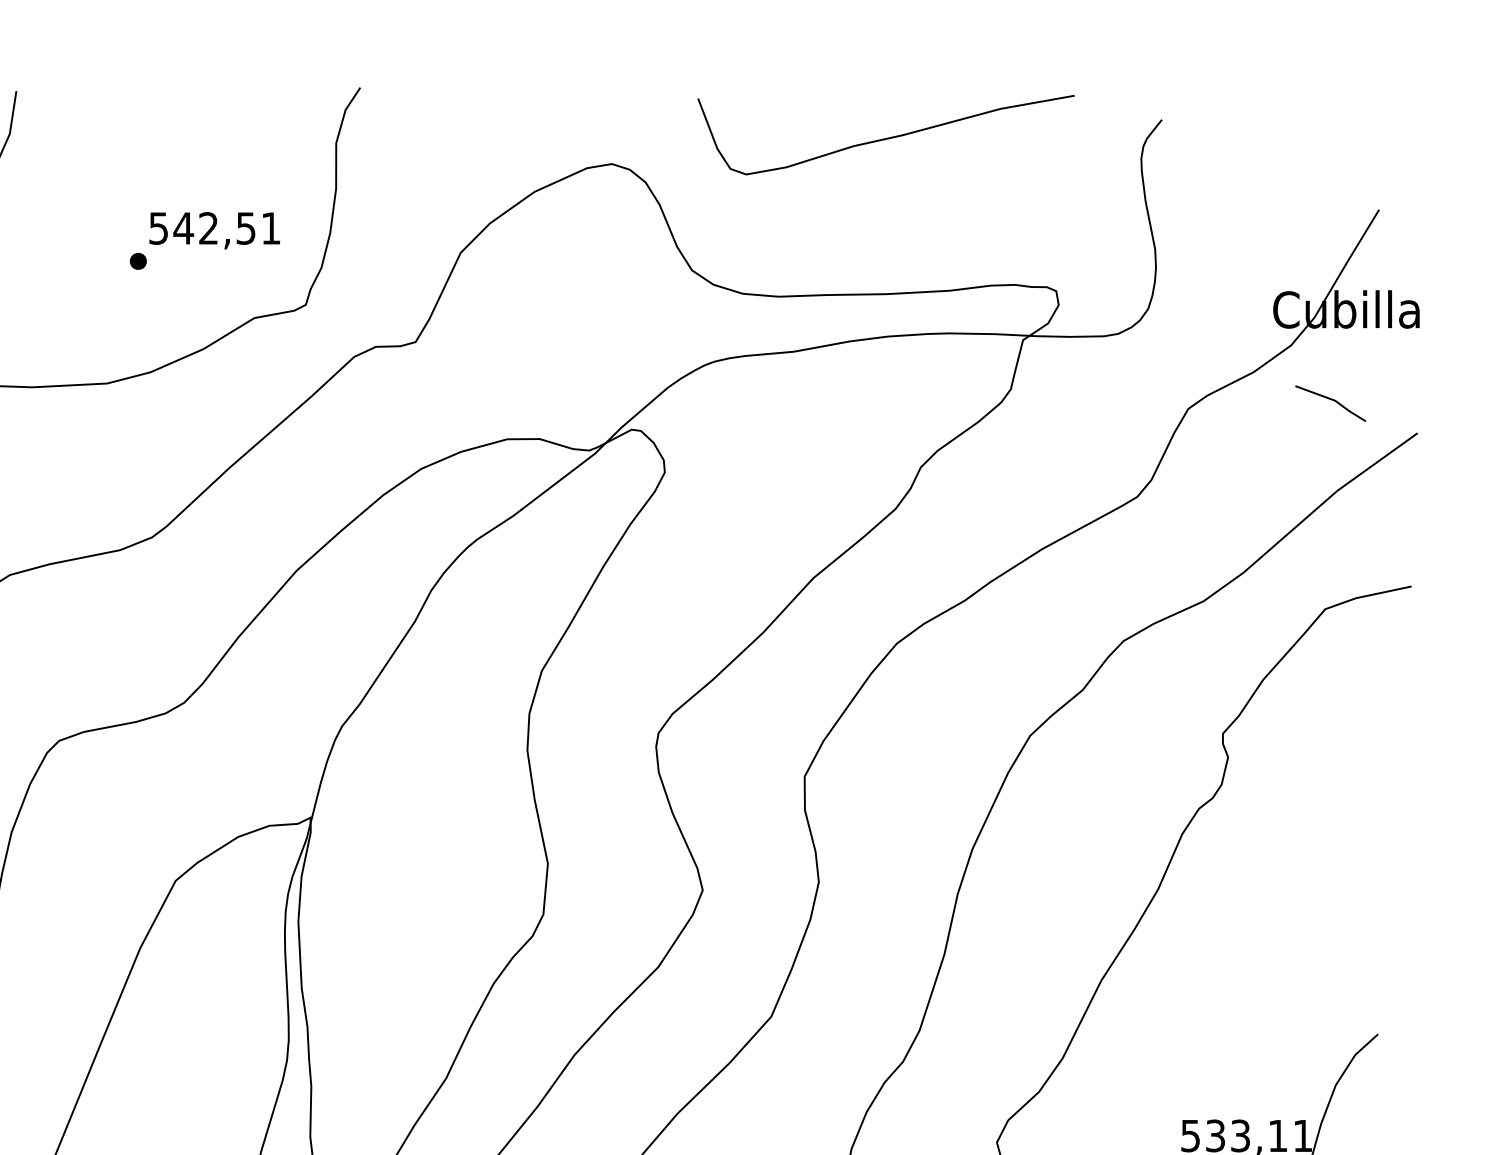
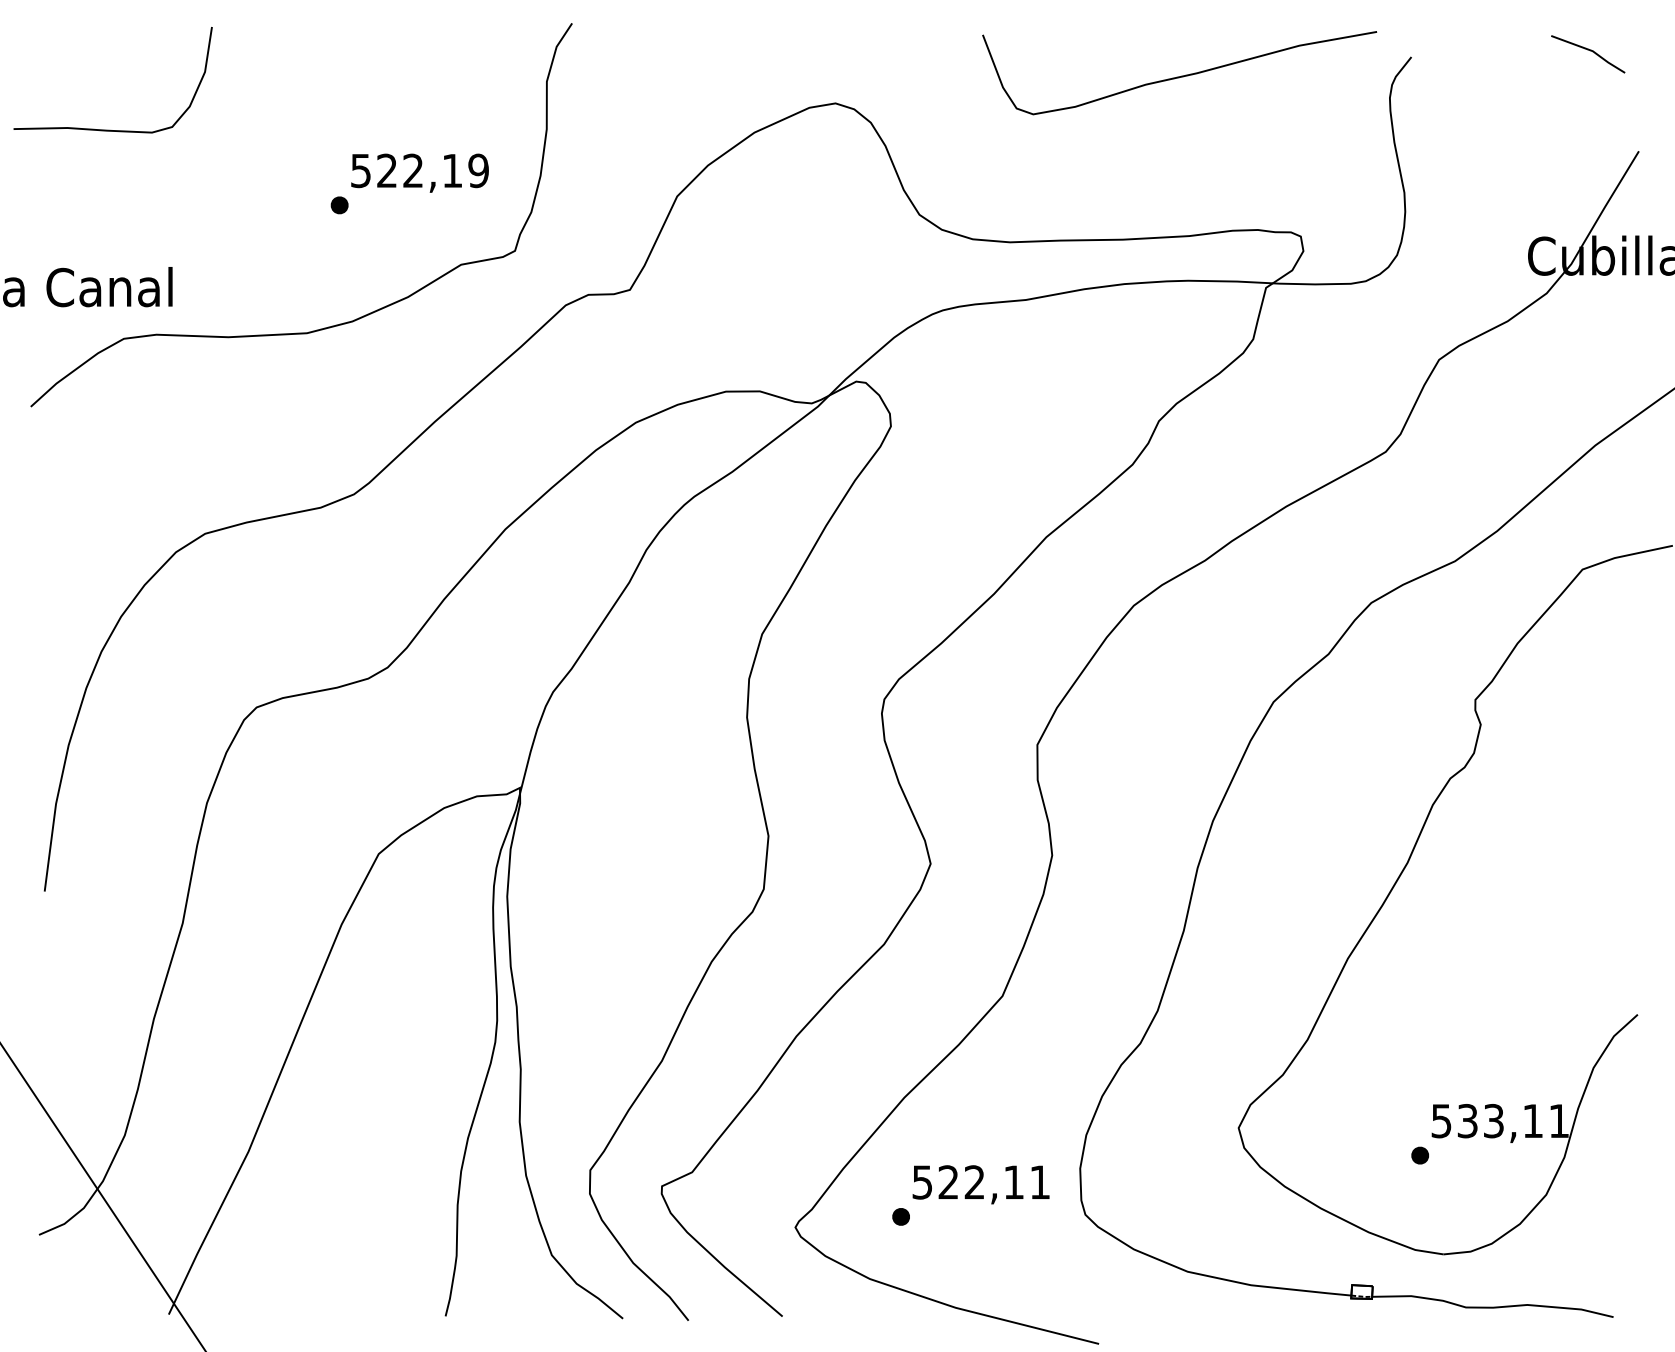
curve: (887, 137) -> (1181, 75), moved
text: (227, 228) -> (432, 170), 542,51 -> 522,19
line: (1332, 400) -> (1590, 51), moved

